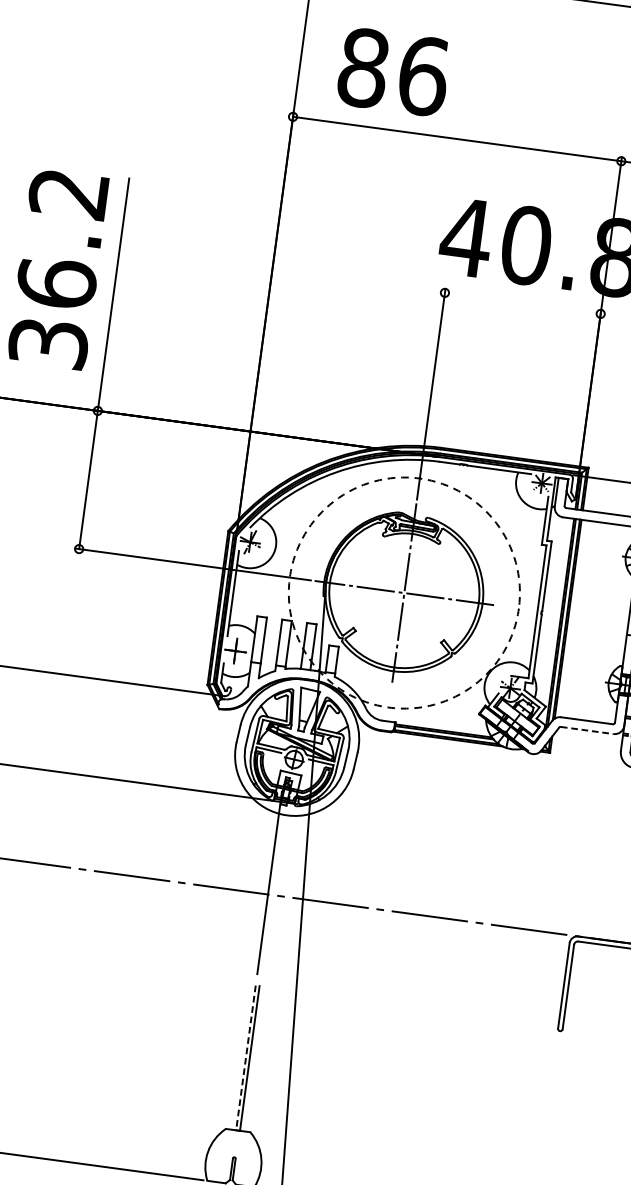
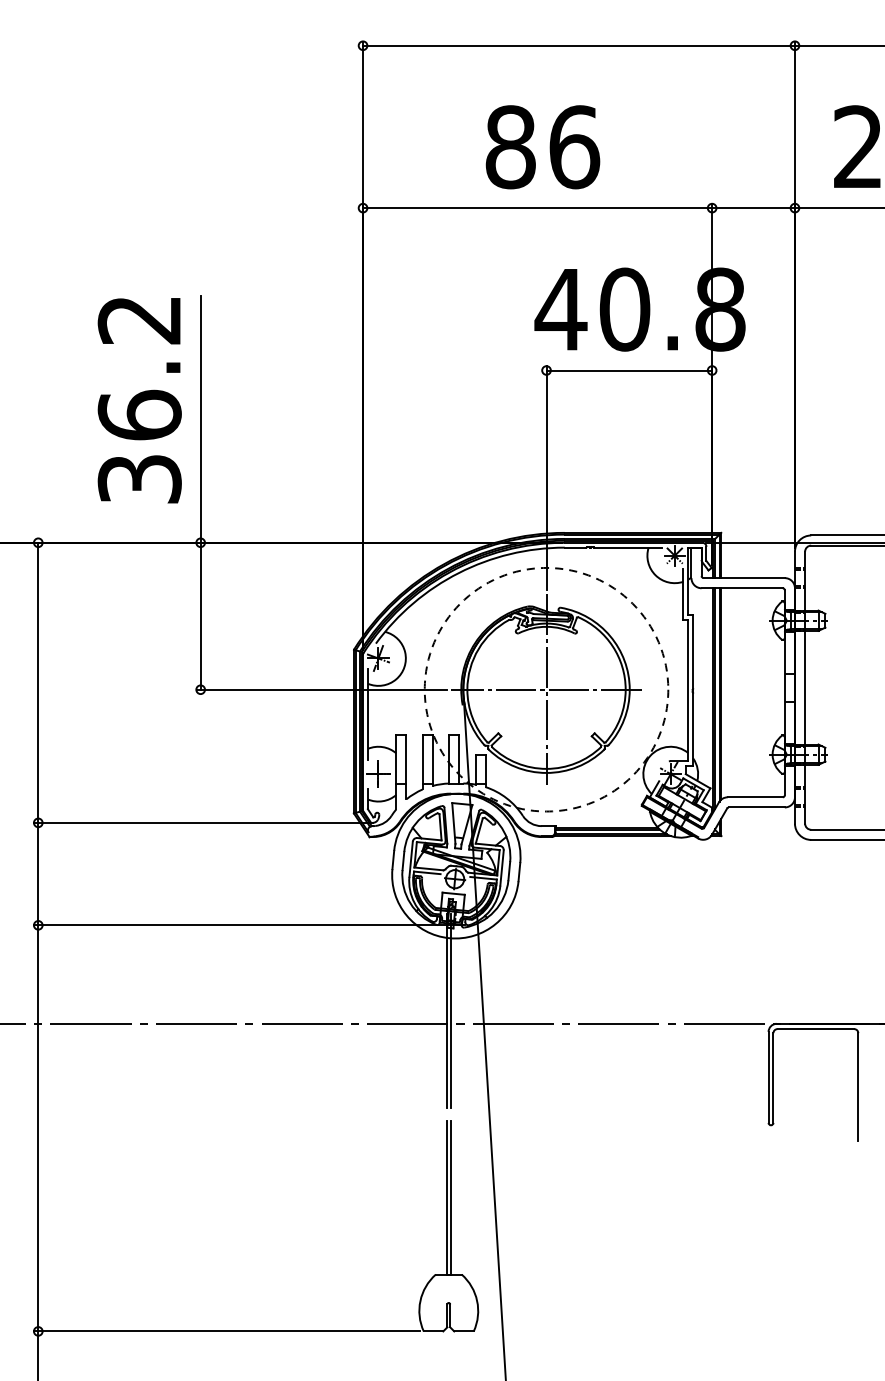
text: (393, 72) -> (542, 147), moved
line: (522, 303) -> (629, 370), added
line: (586, 730) -> (756, 807), dashed -> solid
line: (273, 883) -> (450, 1011), added
line: (245, 1057) -> (446, 1197), dashed -> solid

